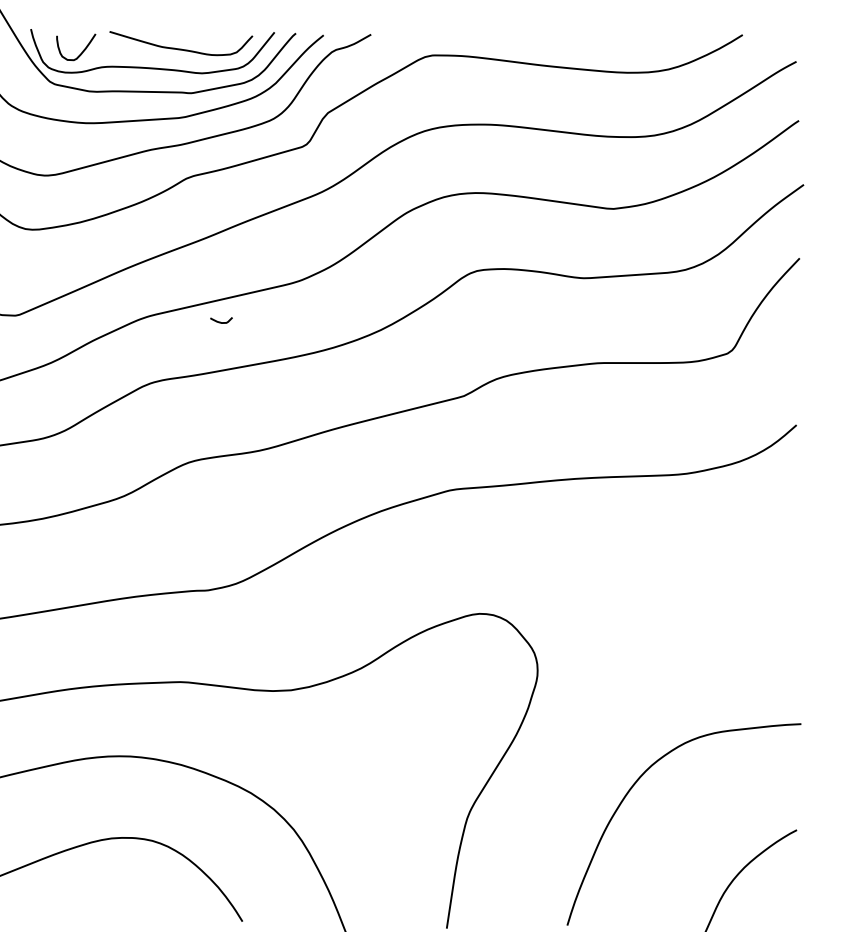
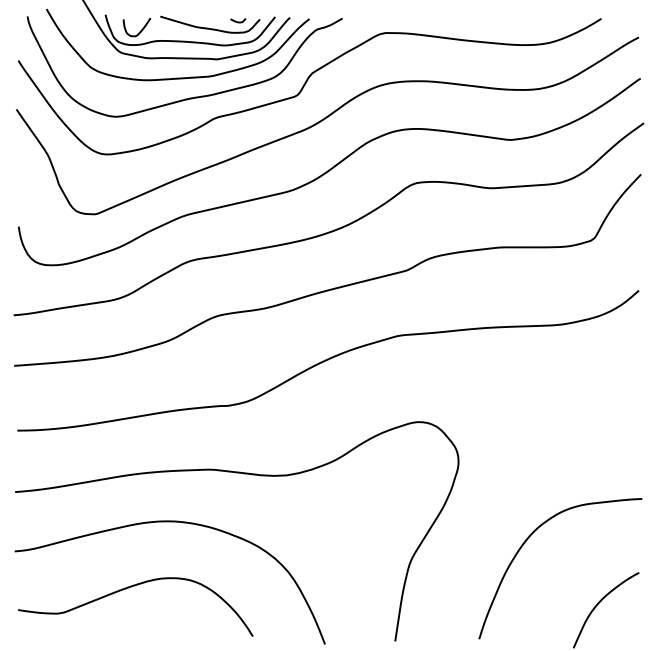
curve: (221, 321) -> (238, 21), moved

